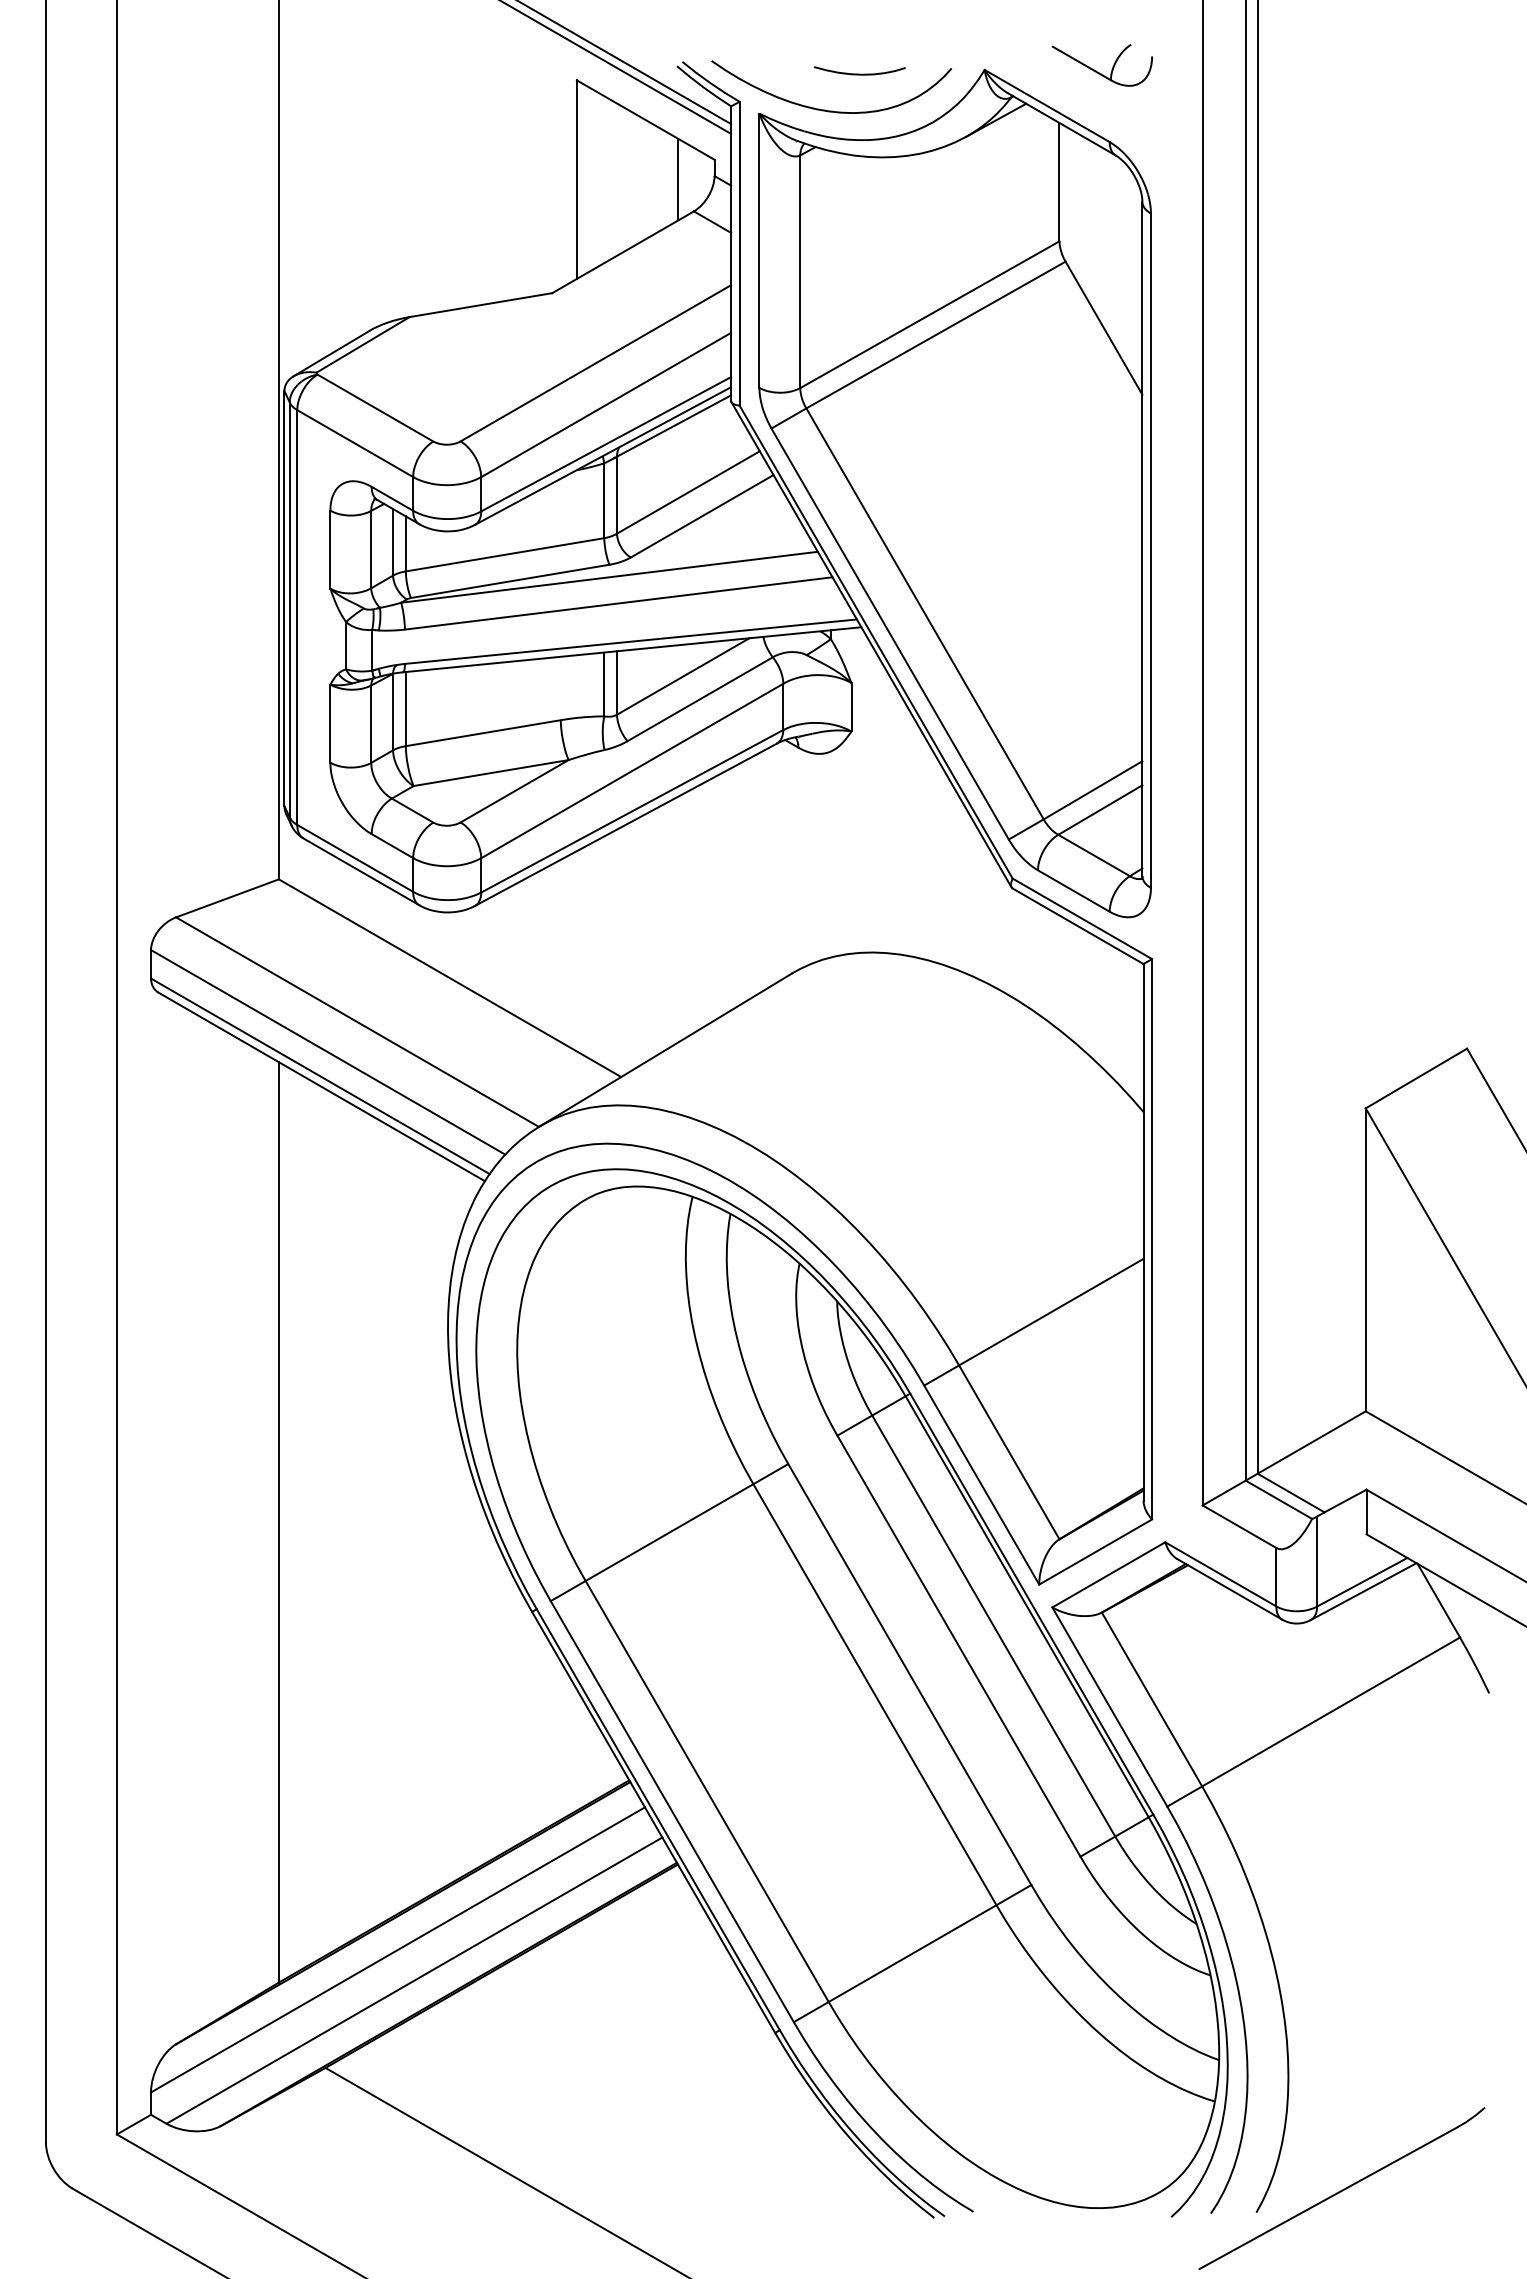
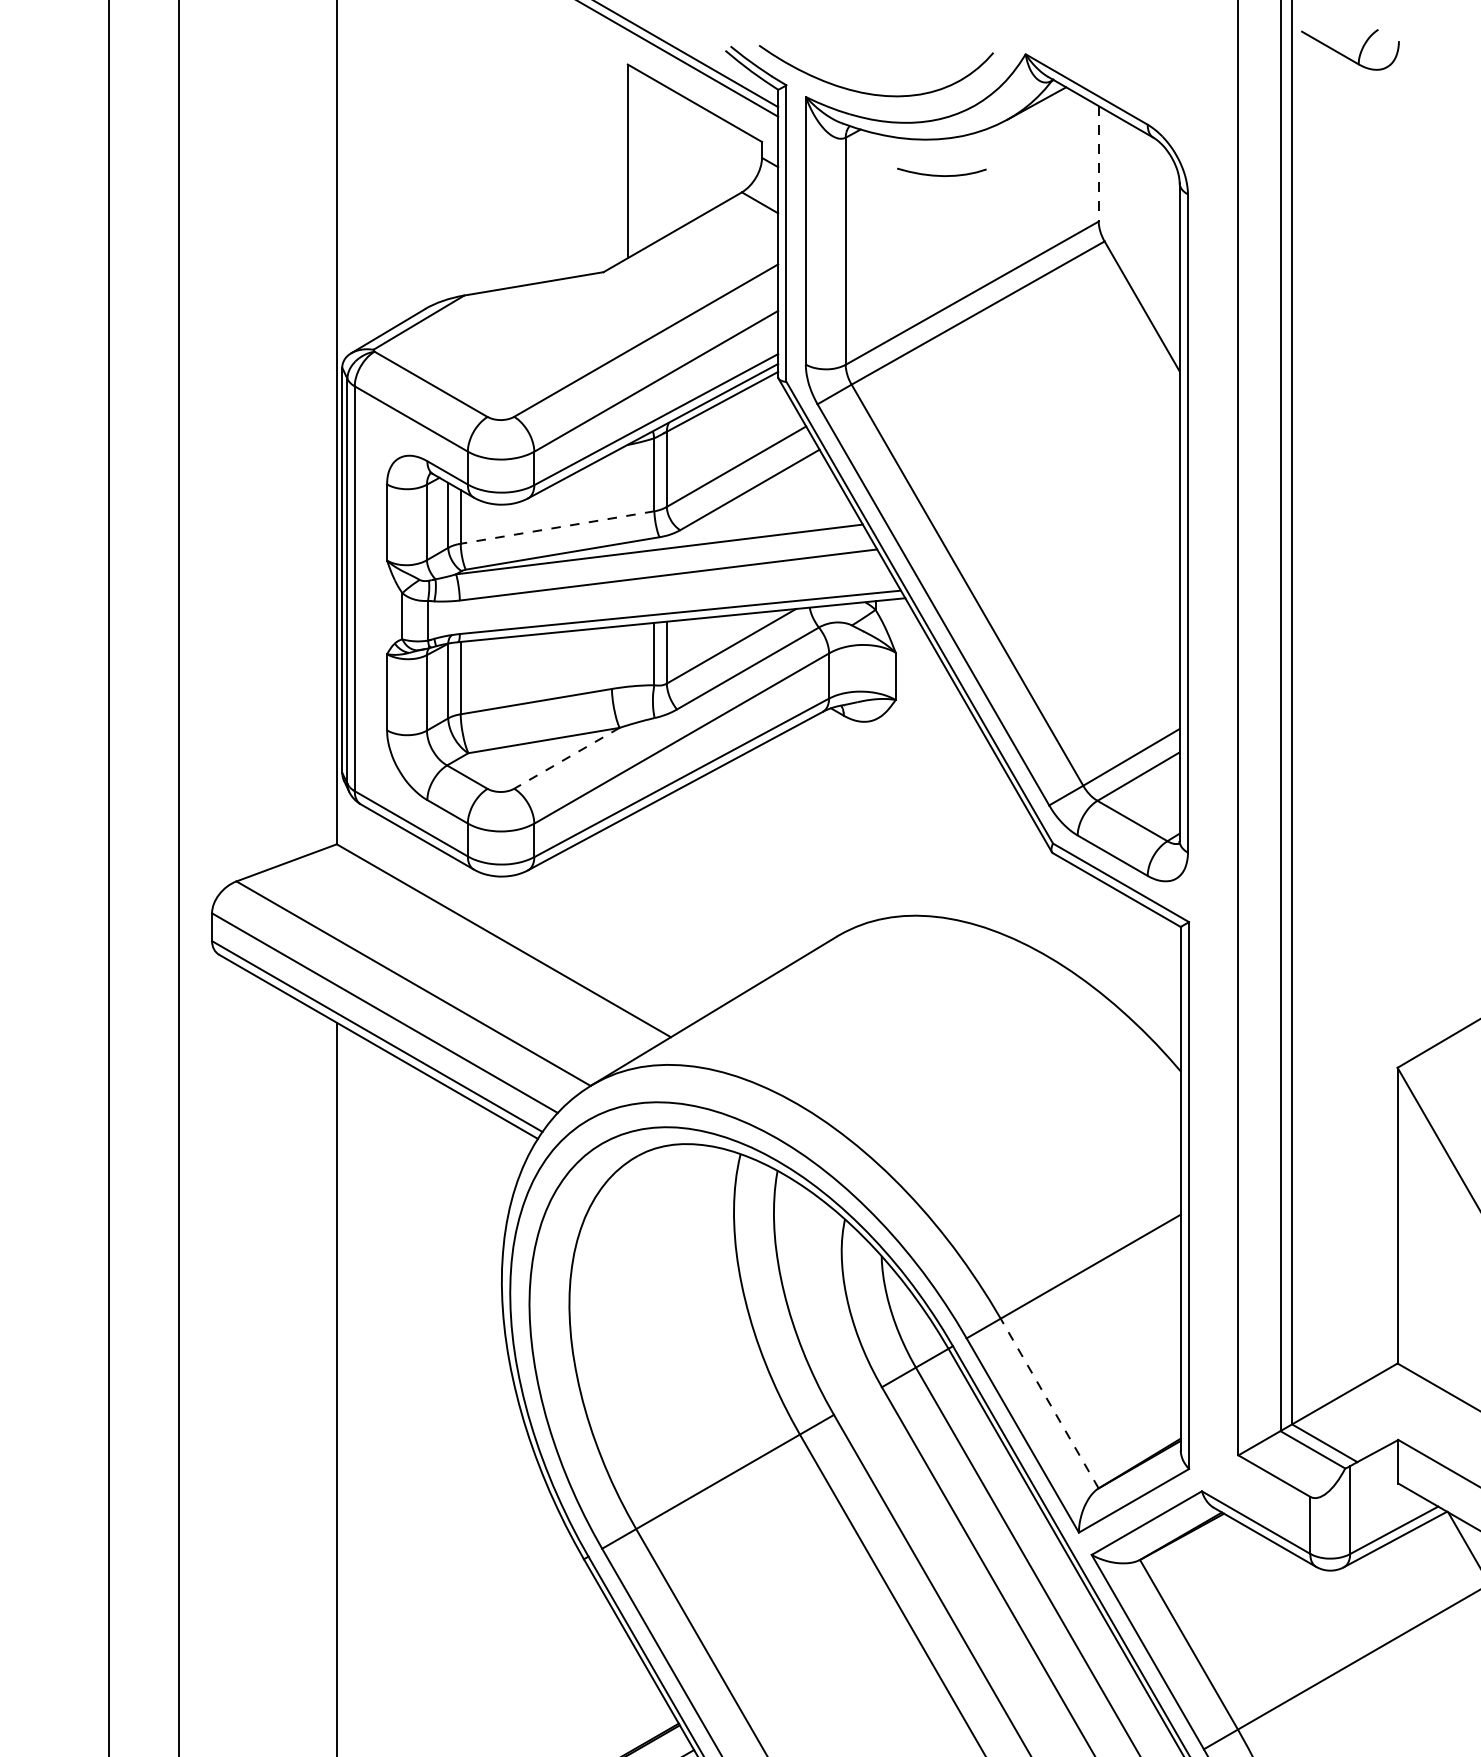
part: (1099, 72) -> (1347, 56), moved
curve: (859, 73) -> (941, 174), moved
line: (678, 179) -> (726, 161), removed
line: (1059, 182) -> (1098, 164), solid -> dashed
line: (505, 554) -> (557, 527), solid -> dashed
line: (514, 791) -> (566, 758), solid -> dashed
line: (1009, 1451) -> (1049, 1402), solid -> dashed

